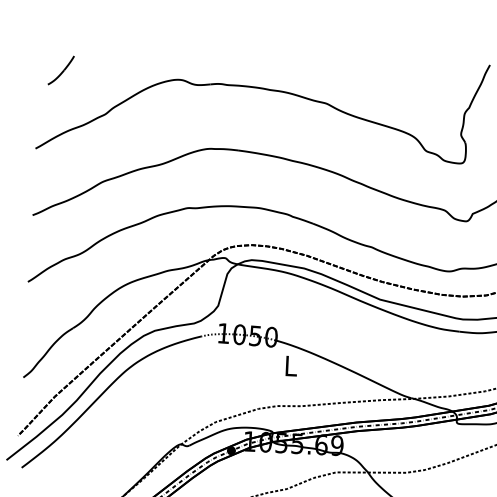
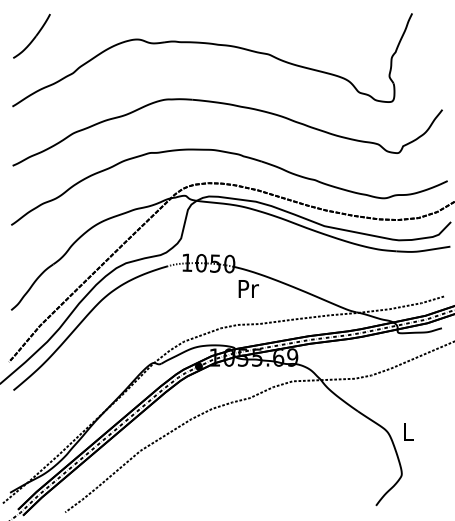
part: (60, 69) -> (31, 35), size x1.67
text: (291, 365) -> (248, 288), L -> Pr

